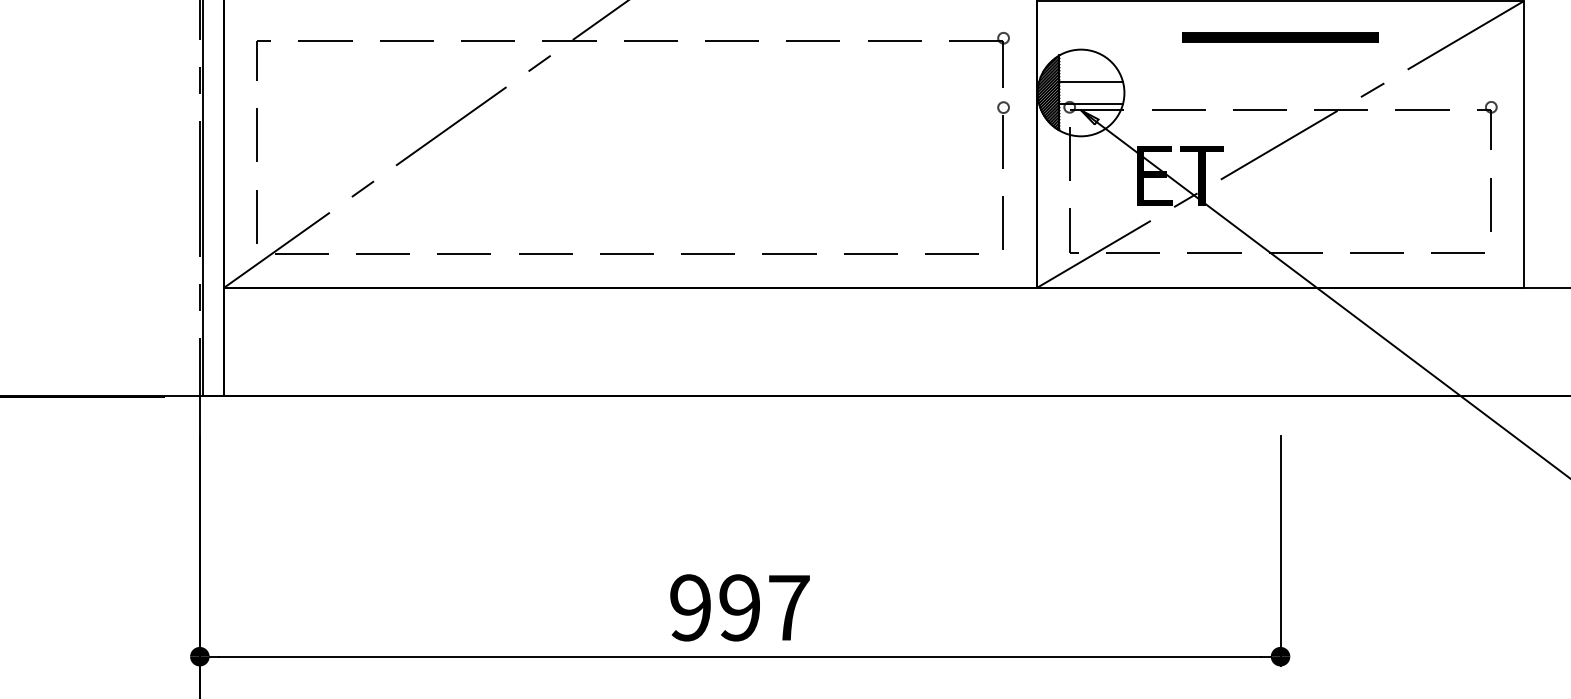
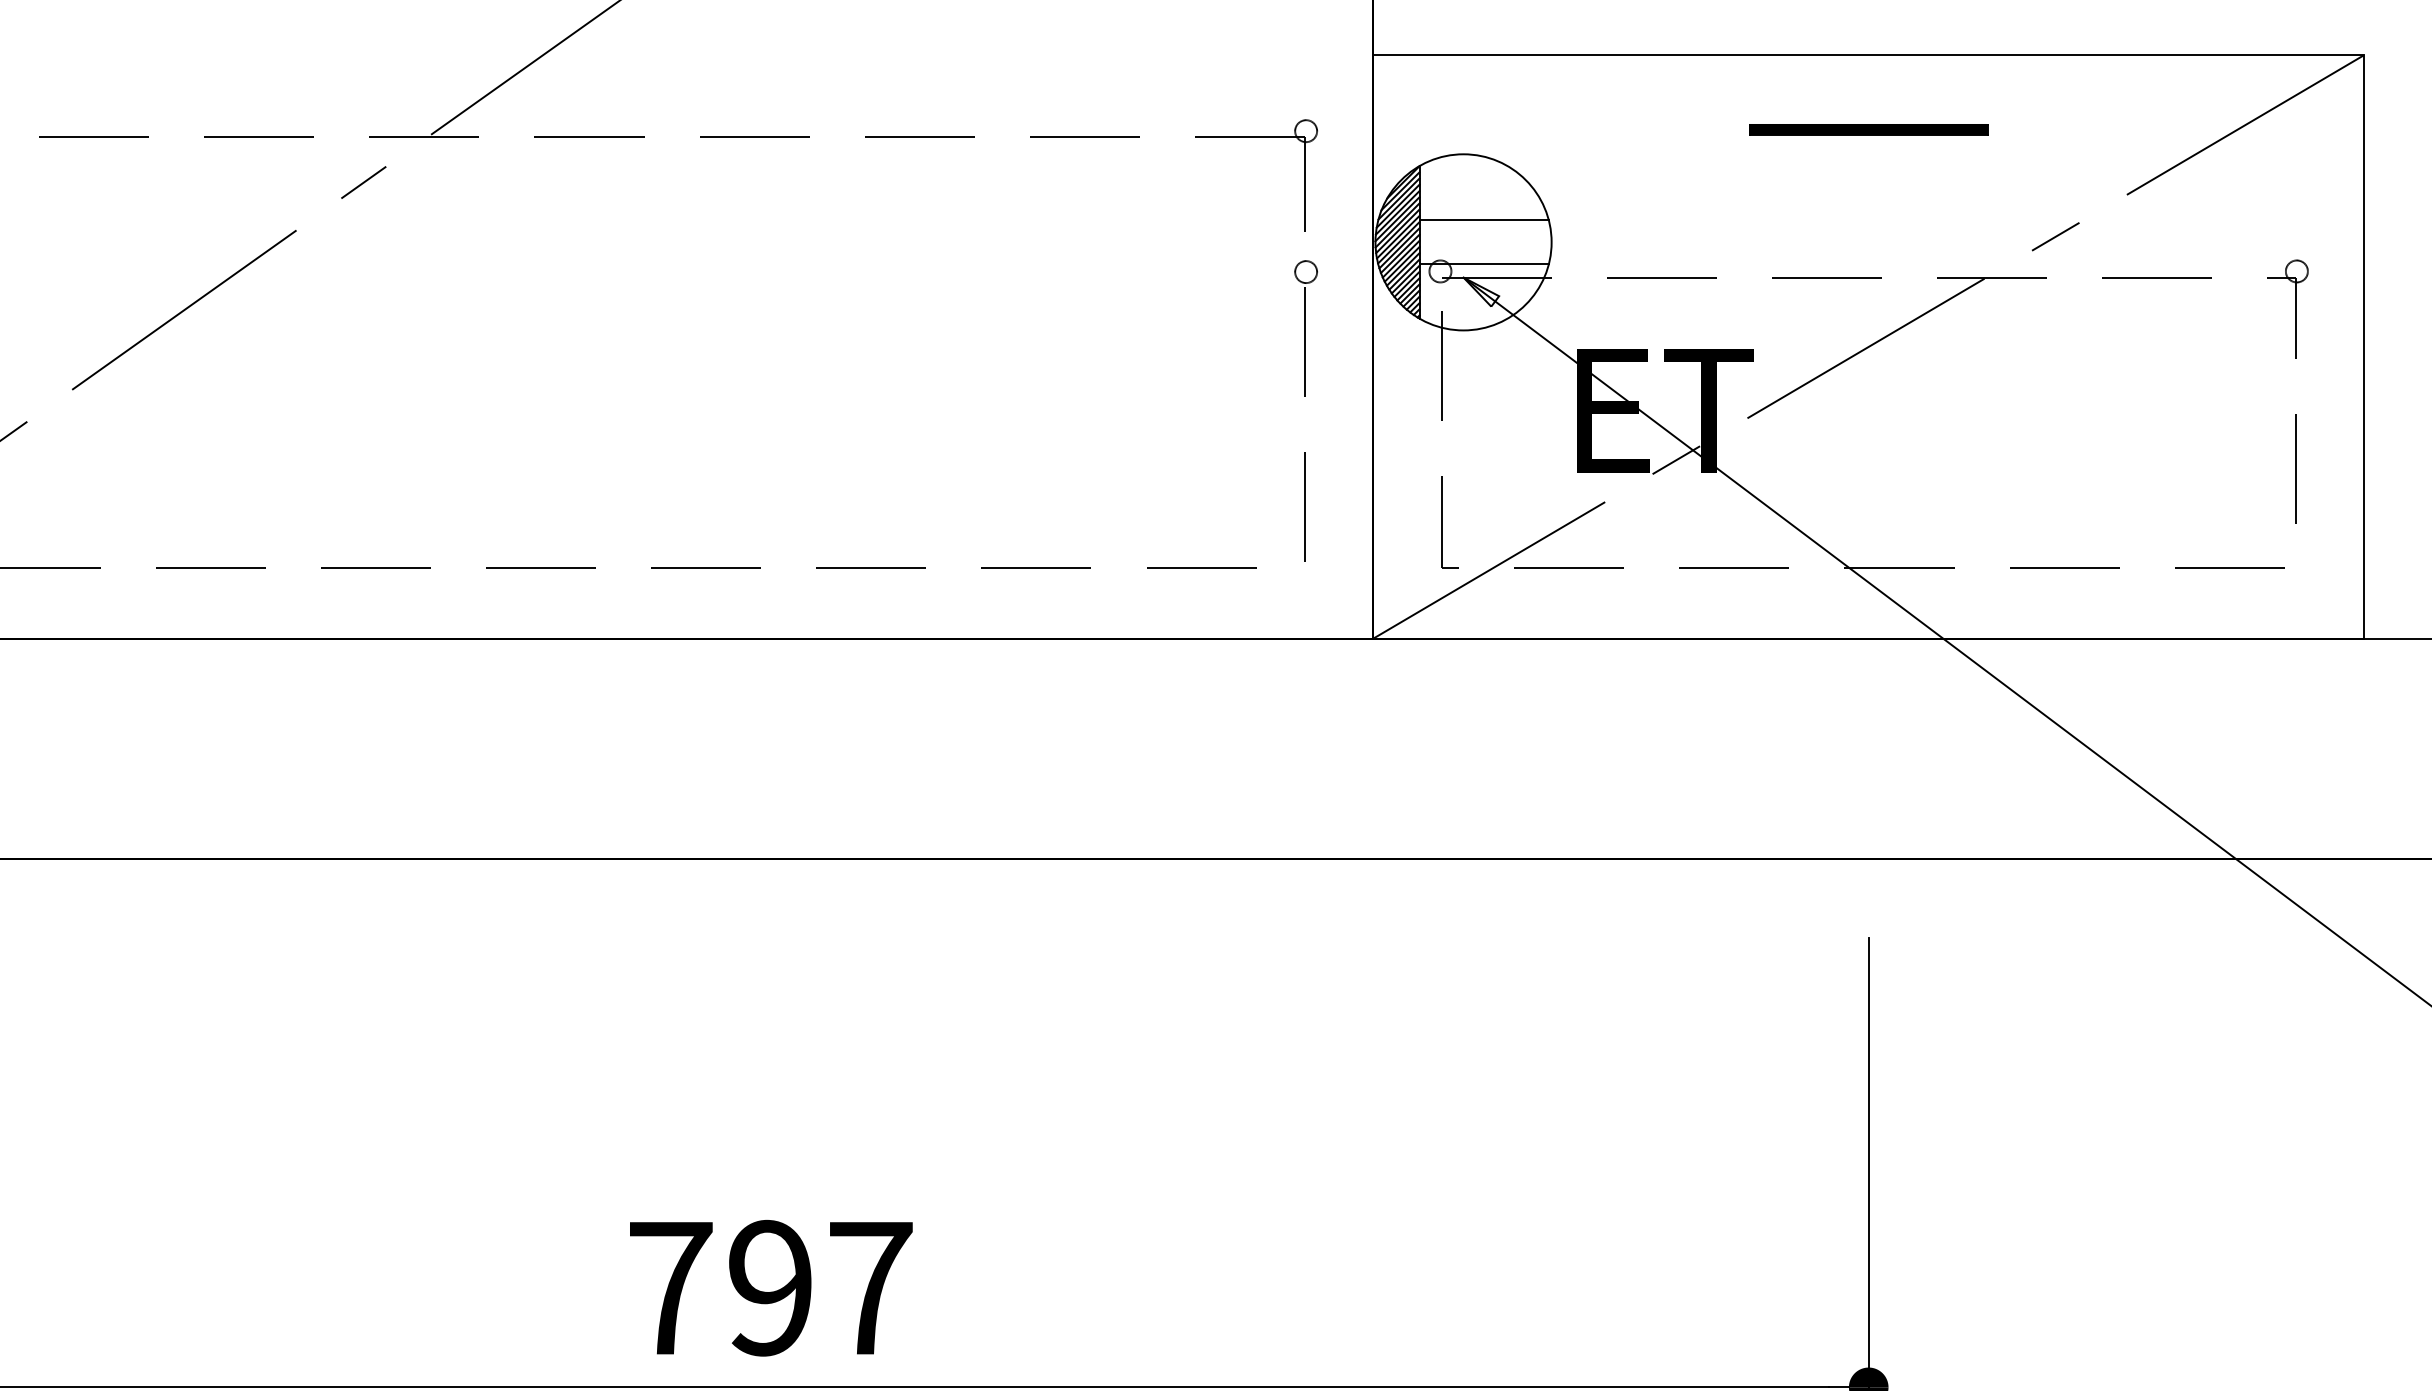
part: (1280, 37) -> (1868, 129), size x0.6
text: (690, 607) -> (670, 1287), 997 -> 797

